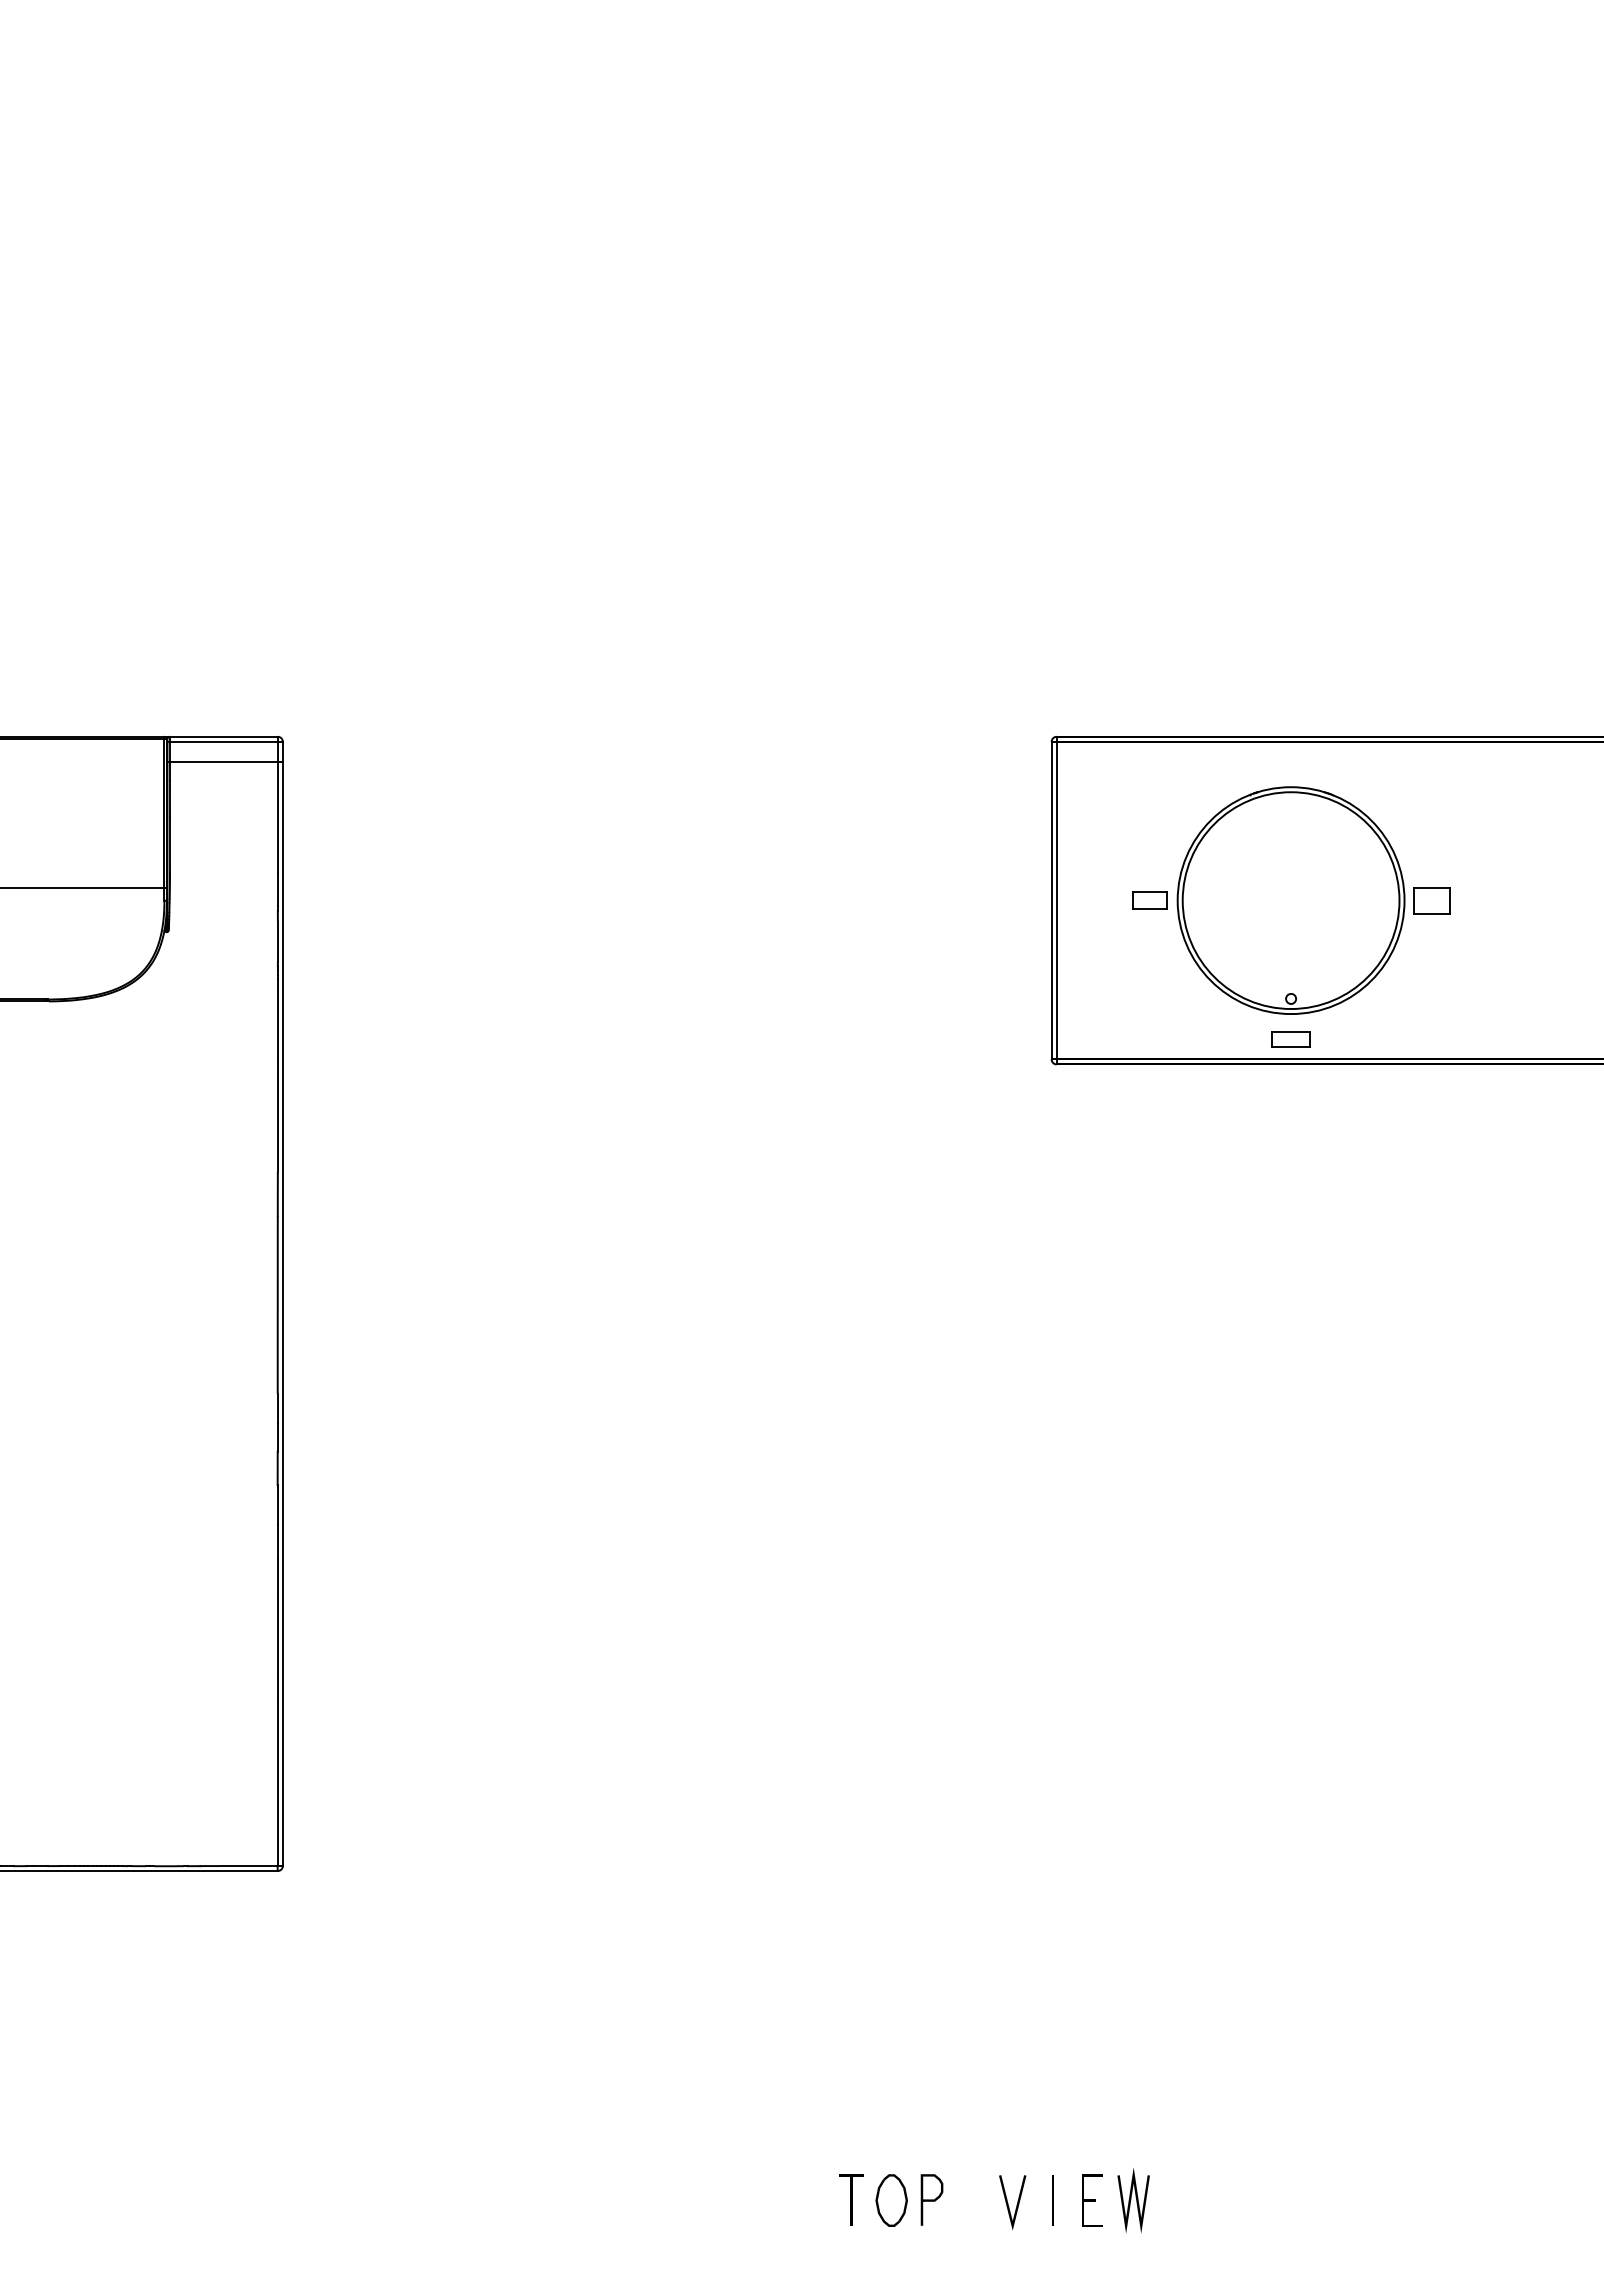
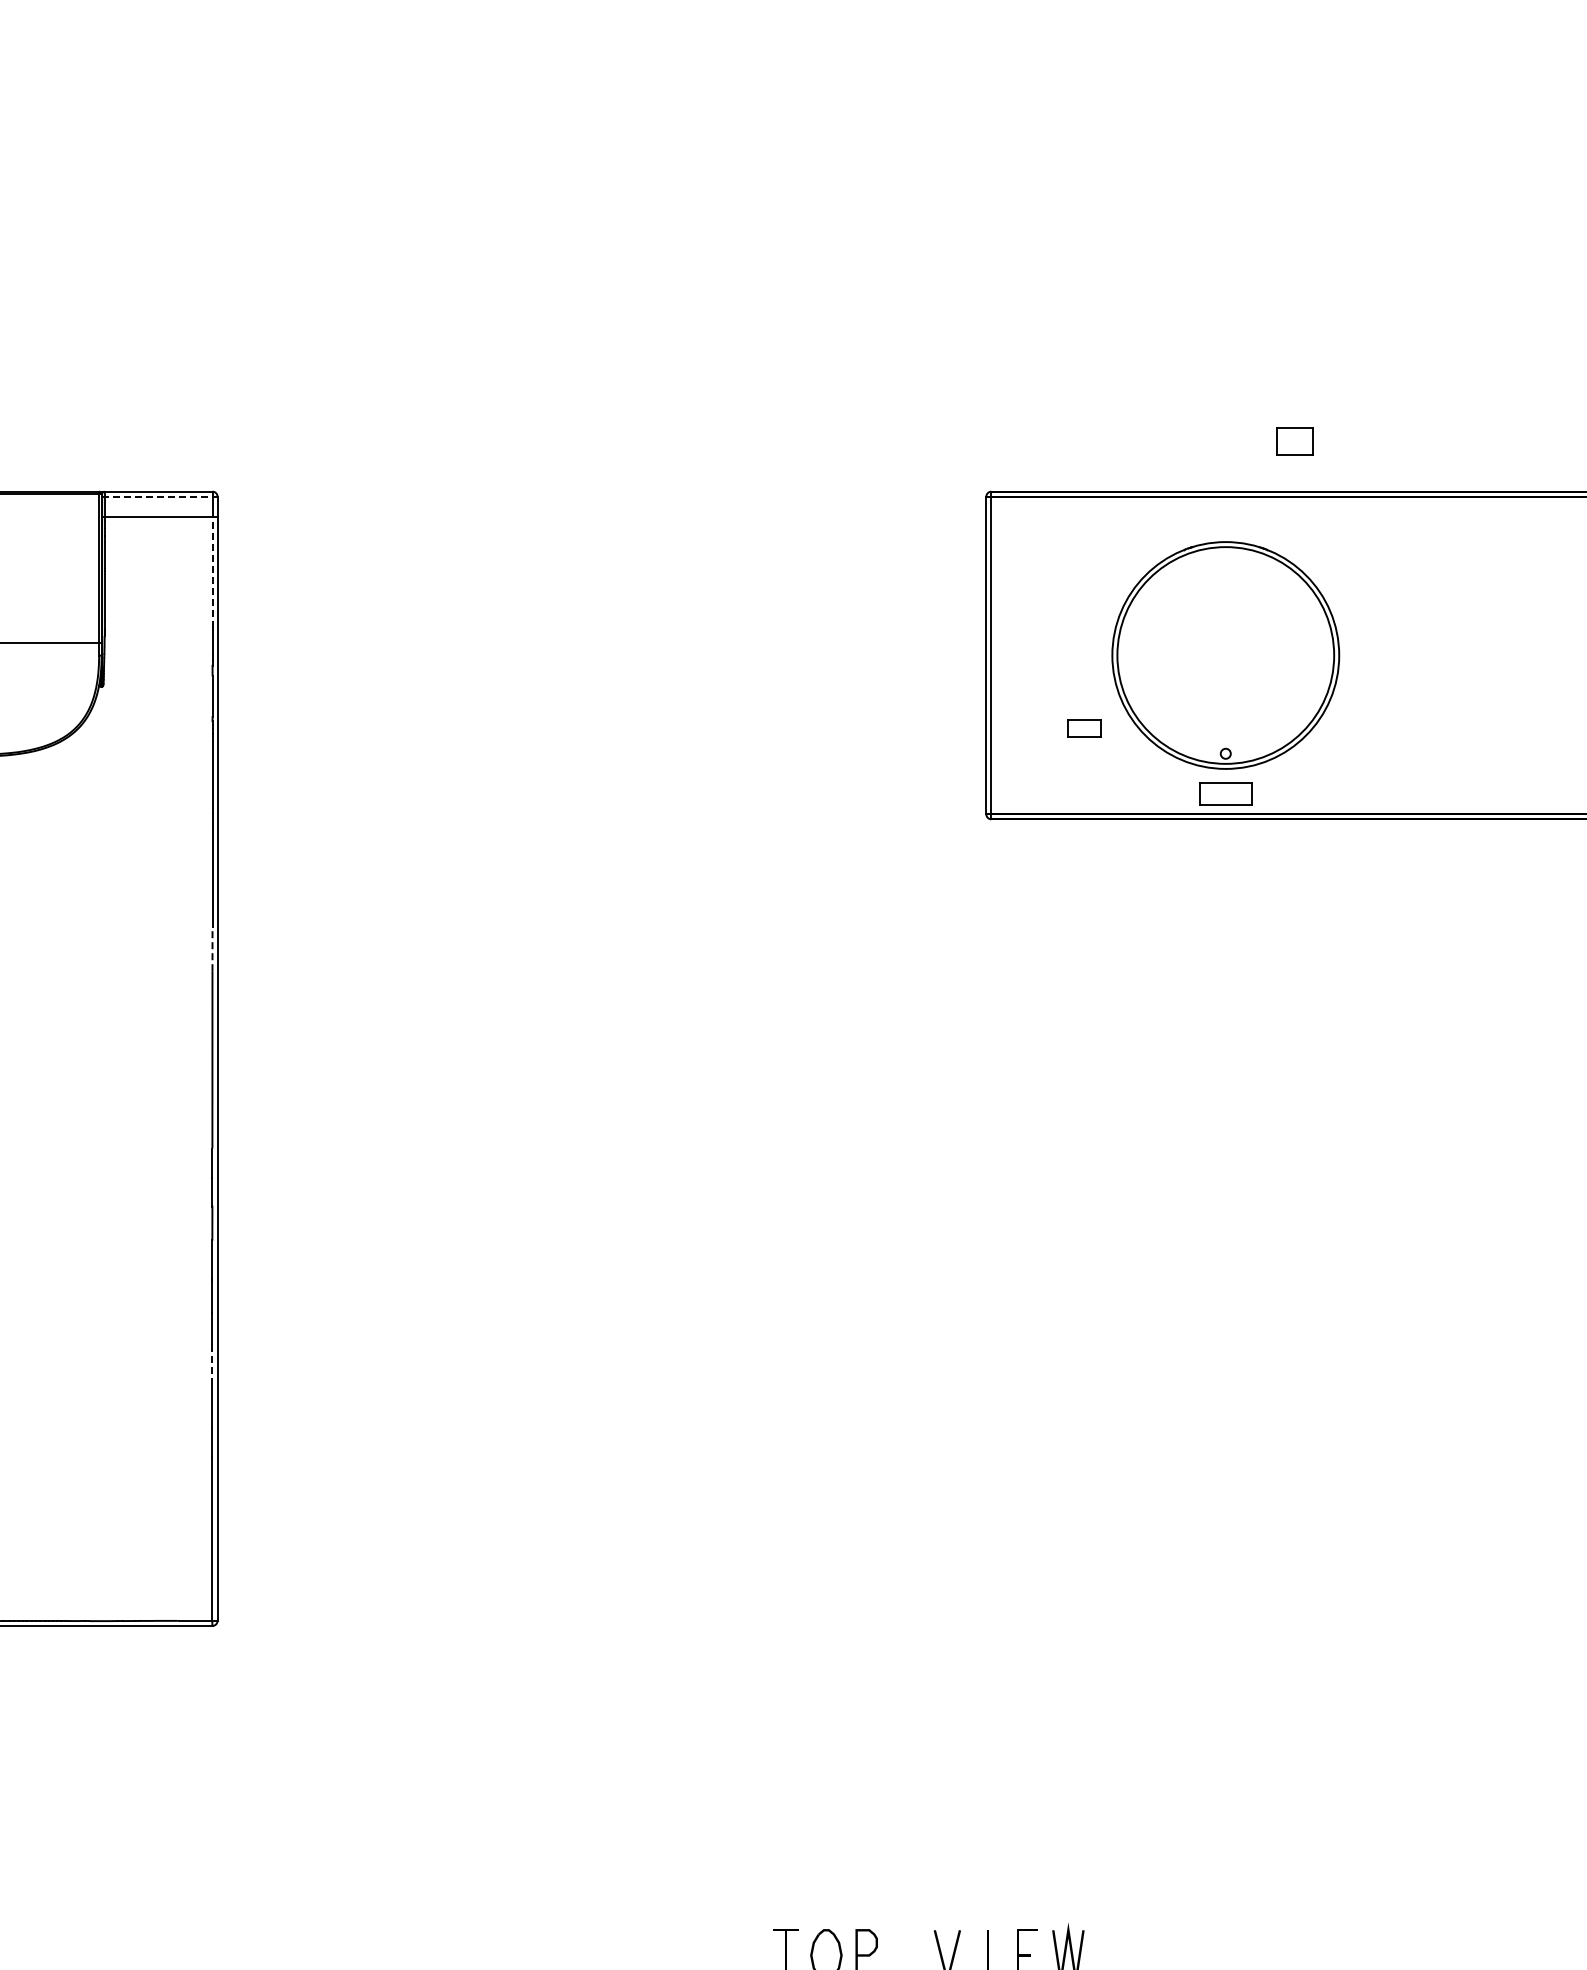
line: (225, 741) -> (160, 496), solid -> dashed
line: (277, 817) -> (212, 572), solid -> dashed
part: (1149, 900) -> (1084, 728), moved
part: (1431, 900) -> (1294, 441), moved
part: (1290, 1039) -> (1225, 794), size x1.4
line: (277, 1194) -> (212, 949), solid -> dashed
line: (277, 1611) -> (212, 1366), solid -> dashed

